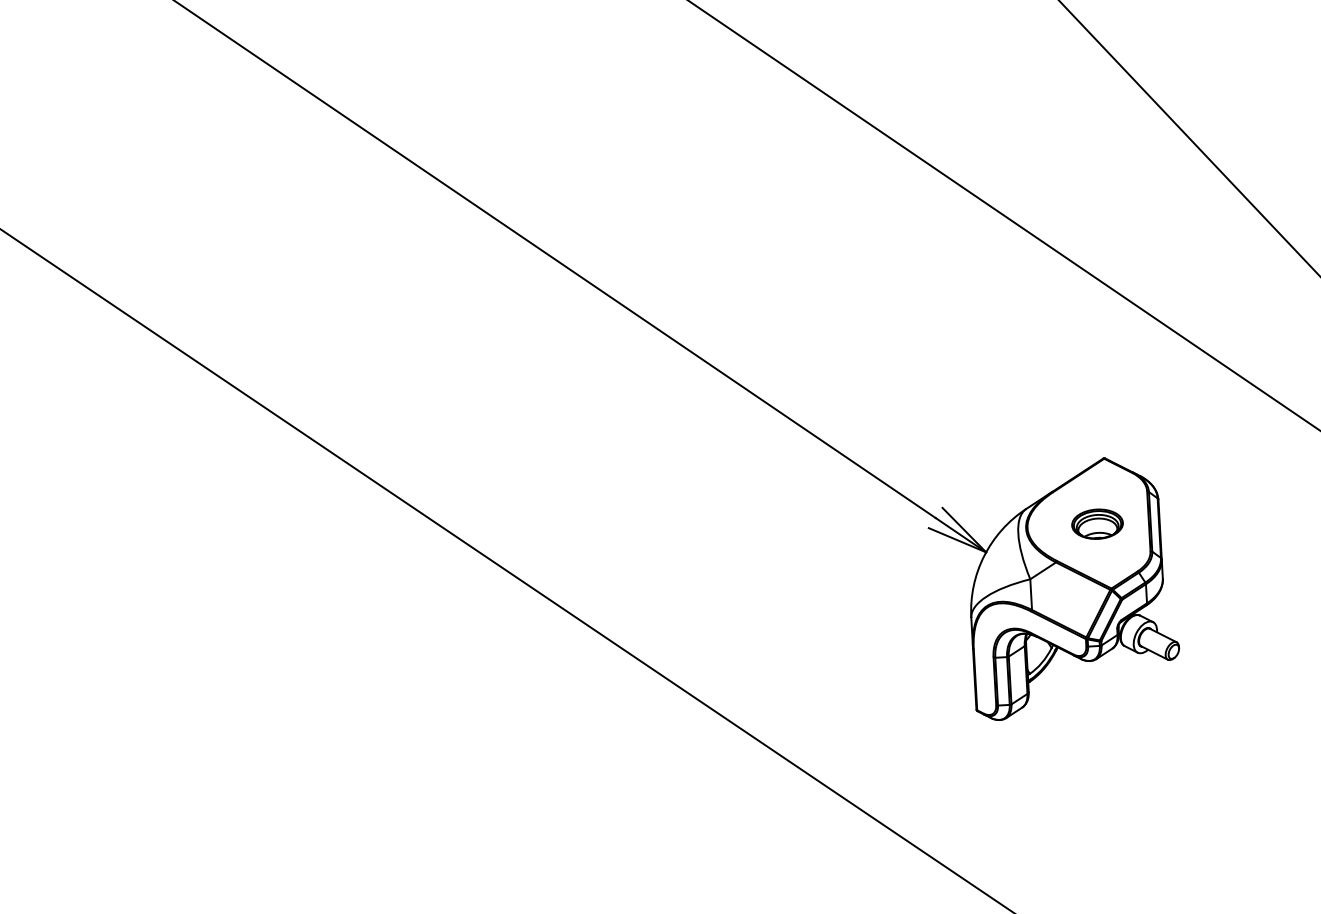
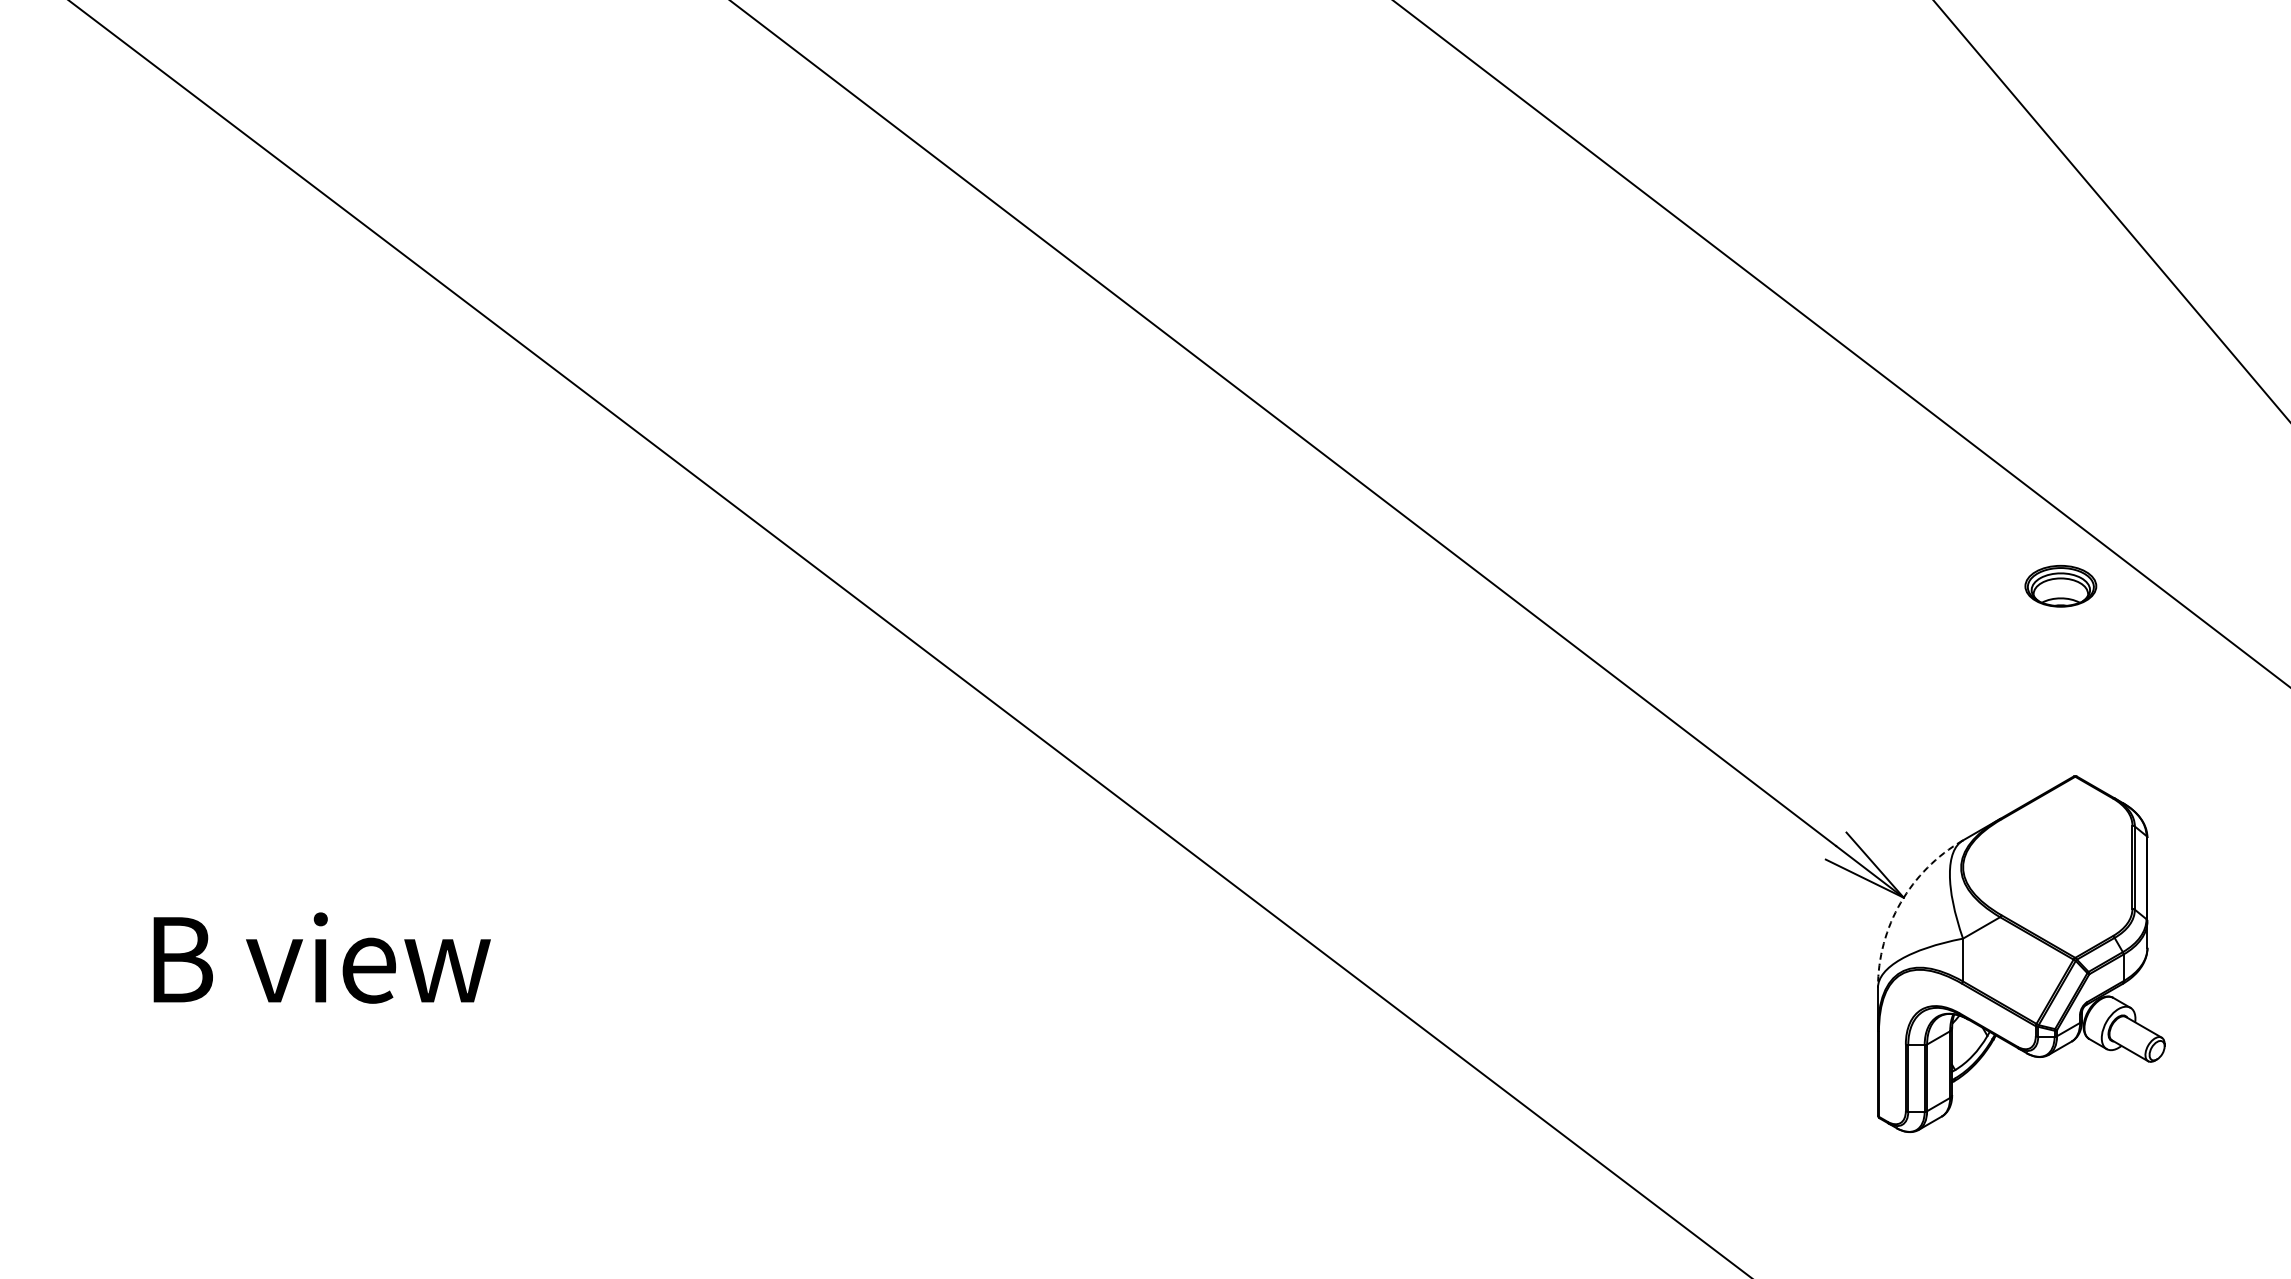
part: (1097, 524) -> (2060, 586), moved
arc: (984, 555) -> (1900, 902), solid -> dashed

